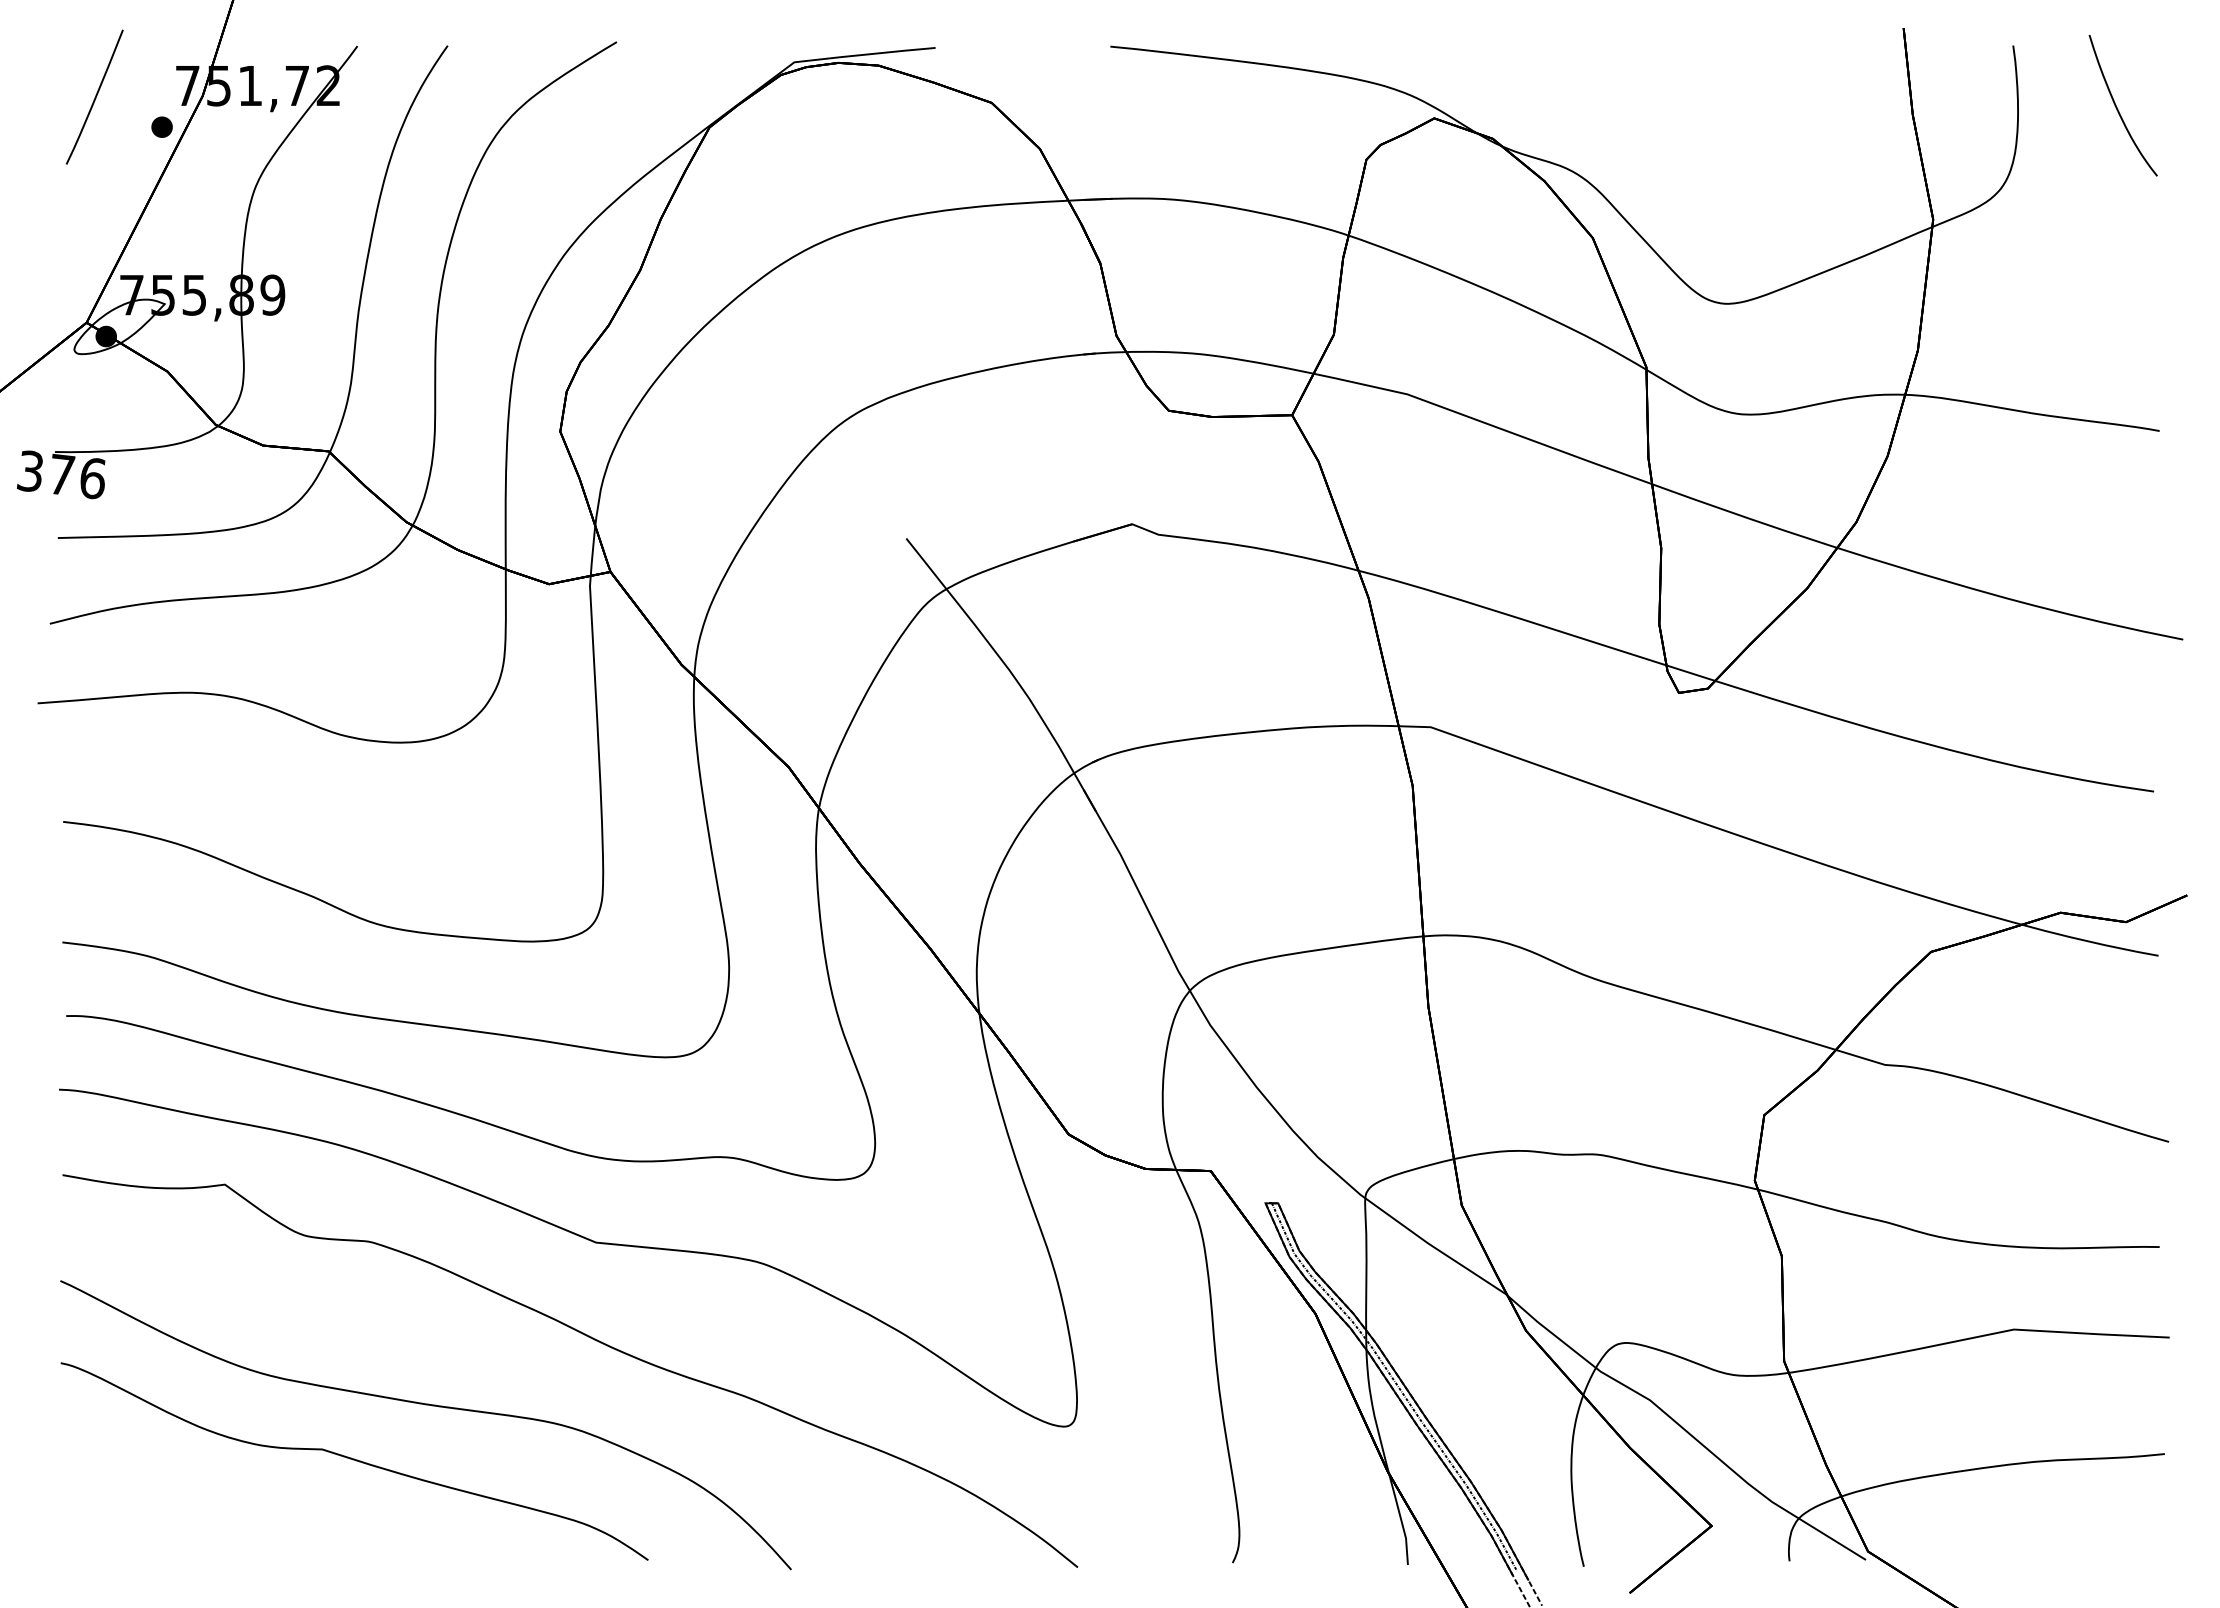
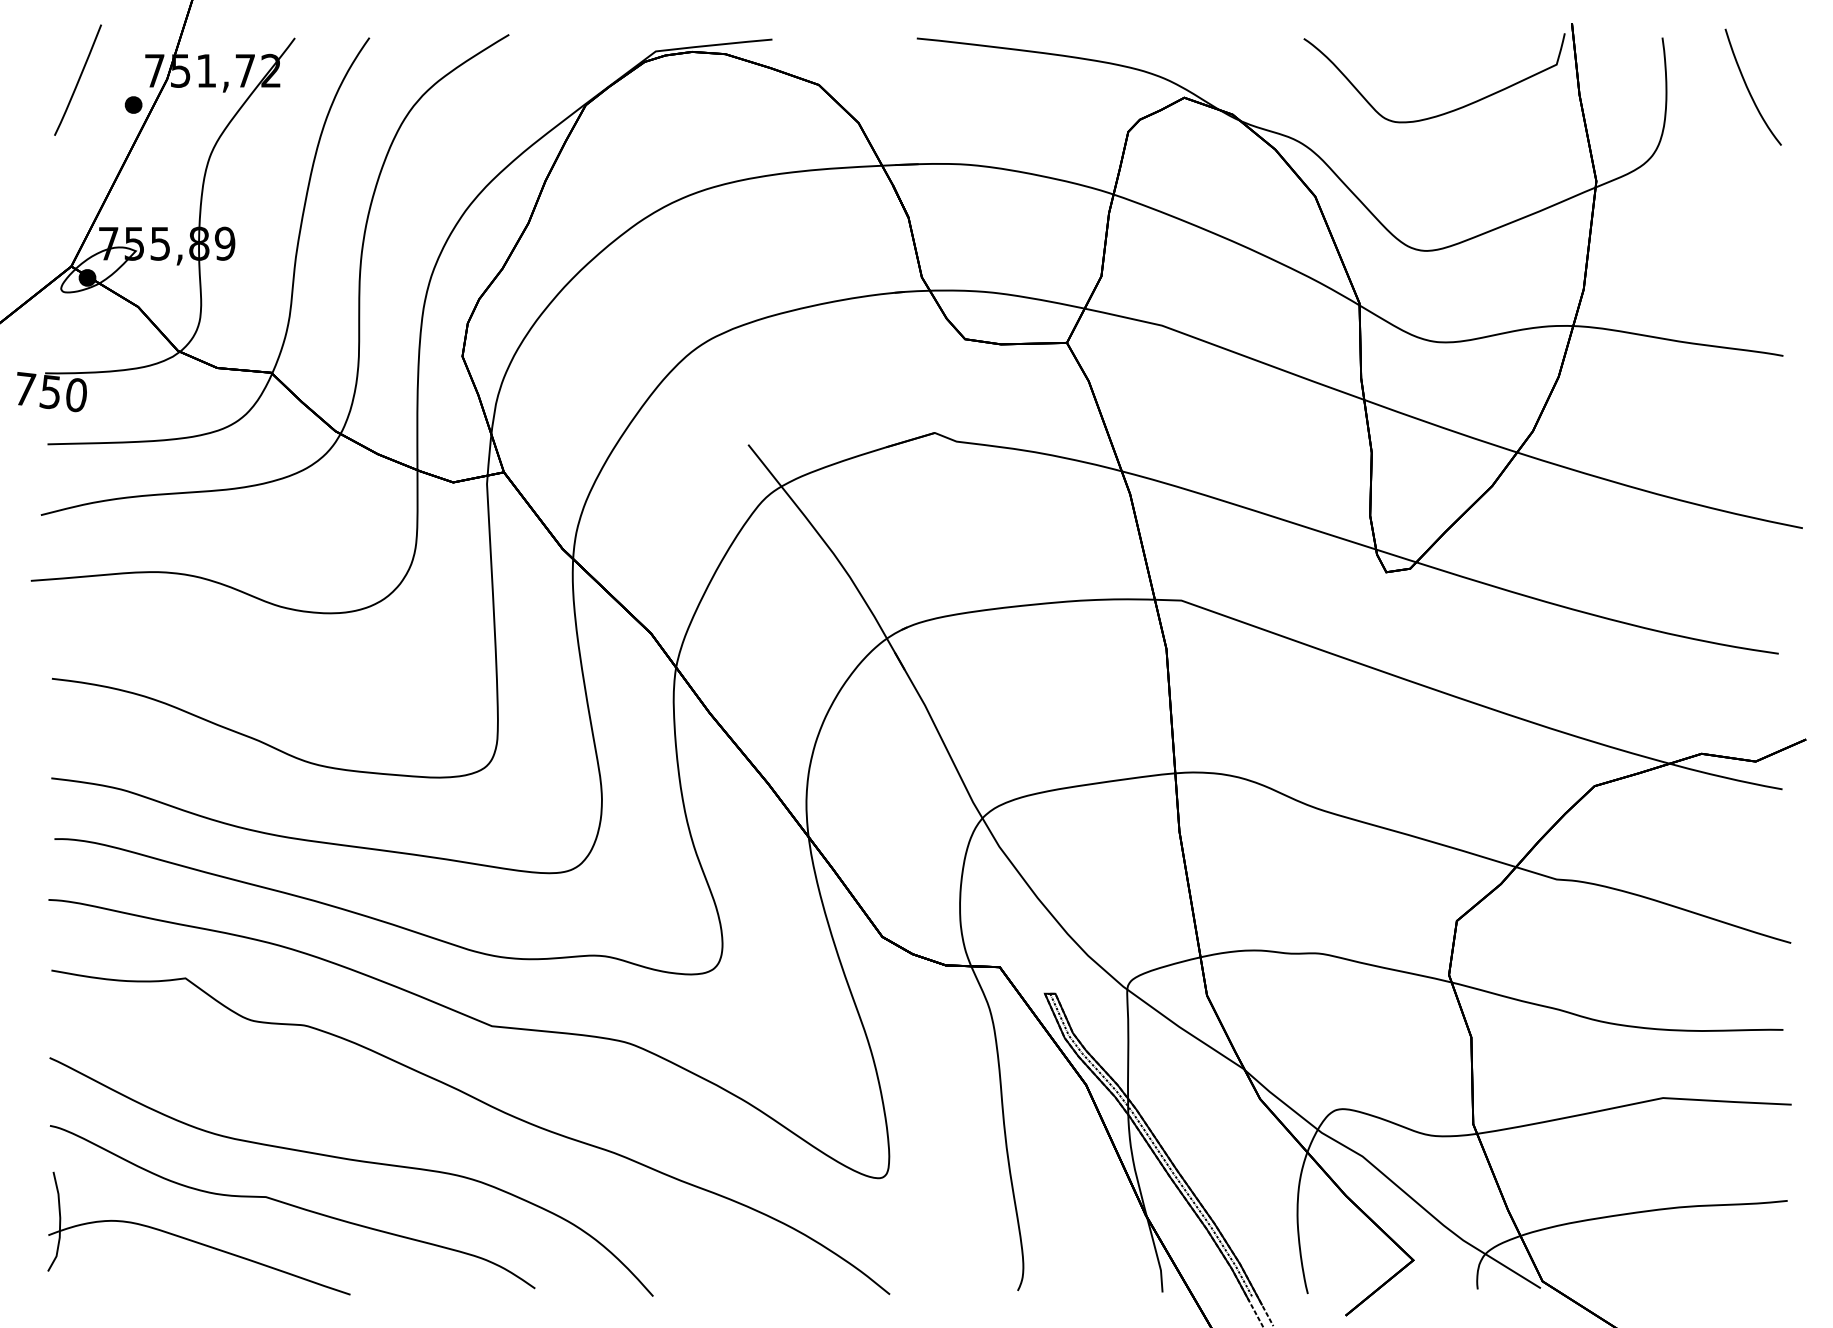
part: (1749, 136) -> (1444, 112), added
text: (60, 474) -> (49, 391), 376 -> 750
part: (239, 1503) -> (197, 1241), added

